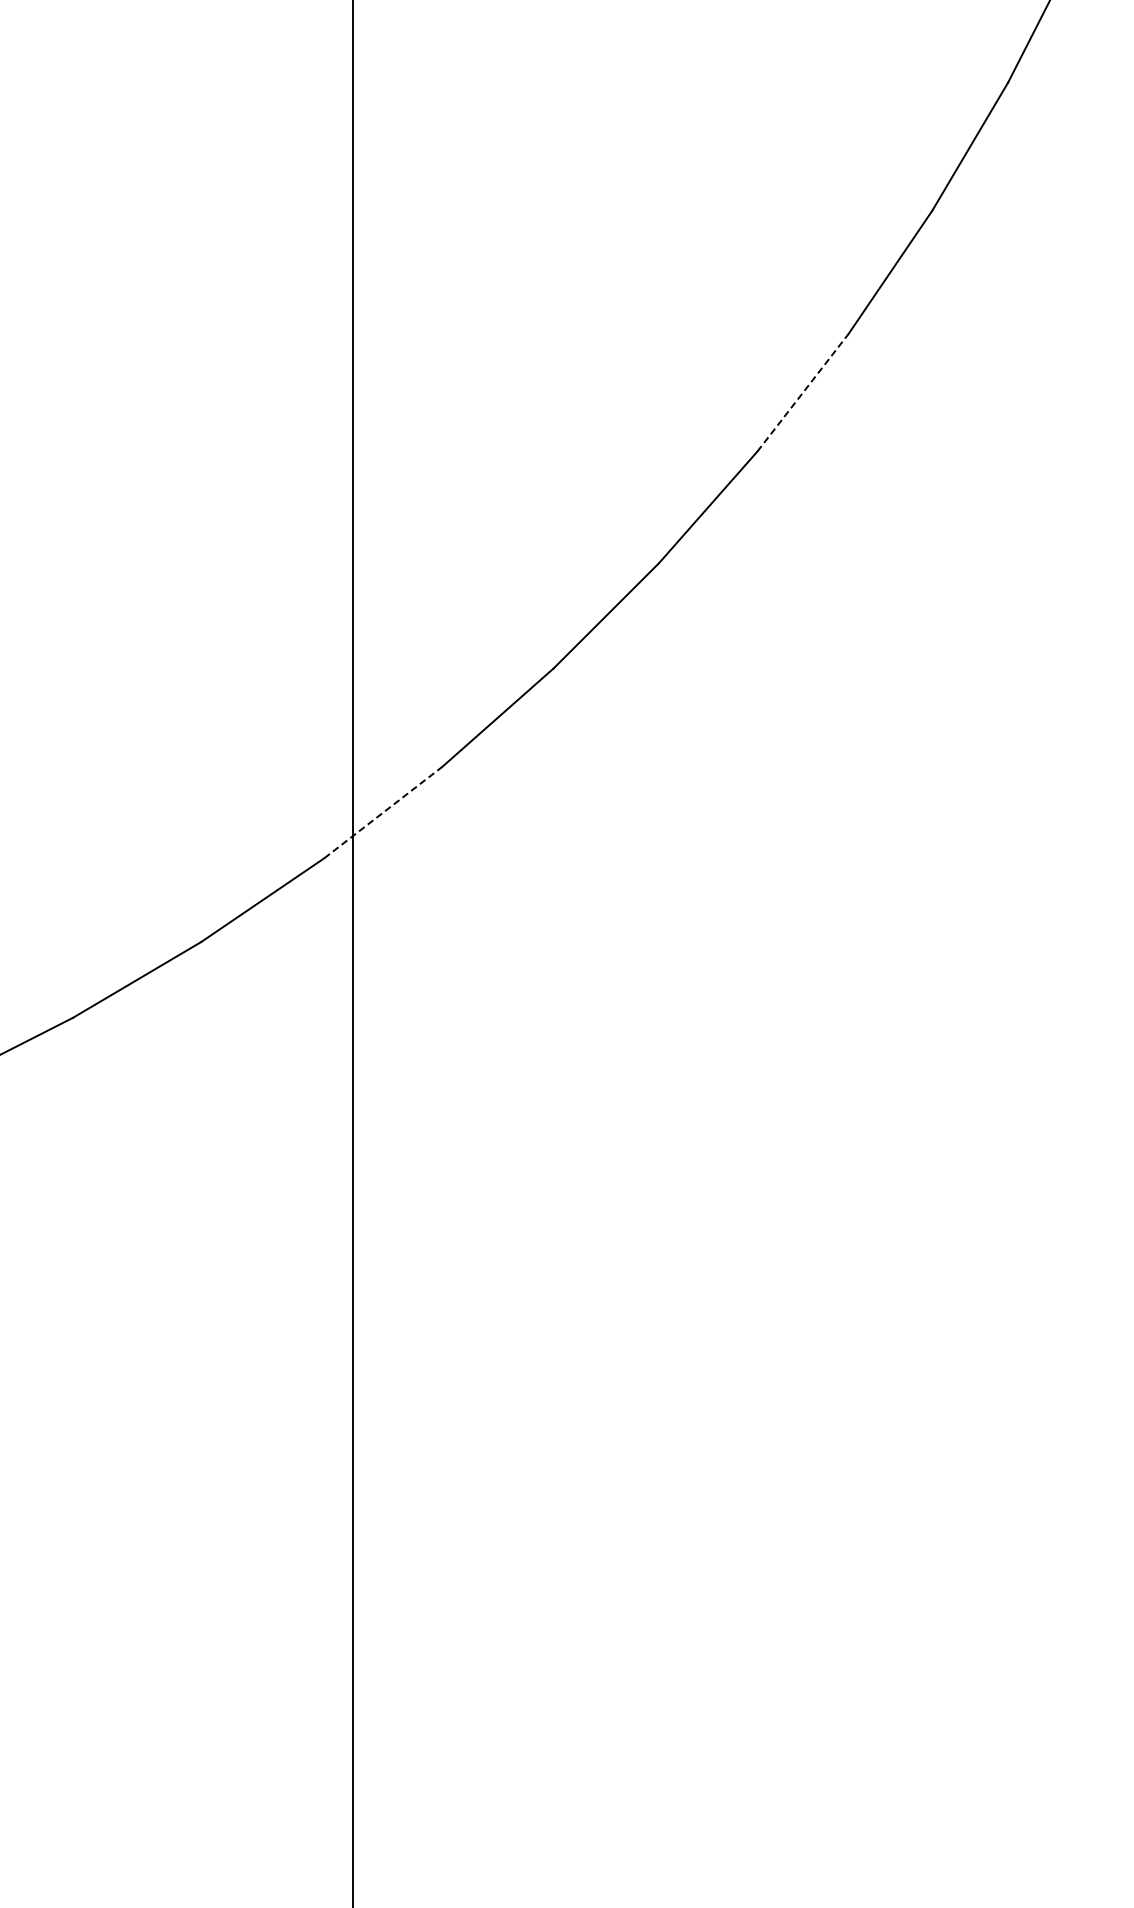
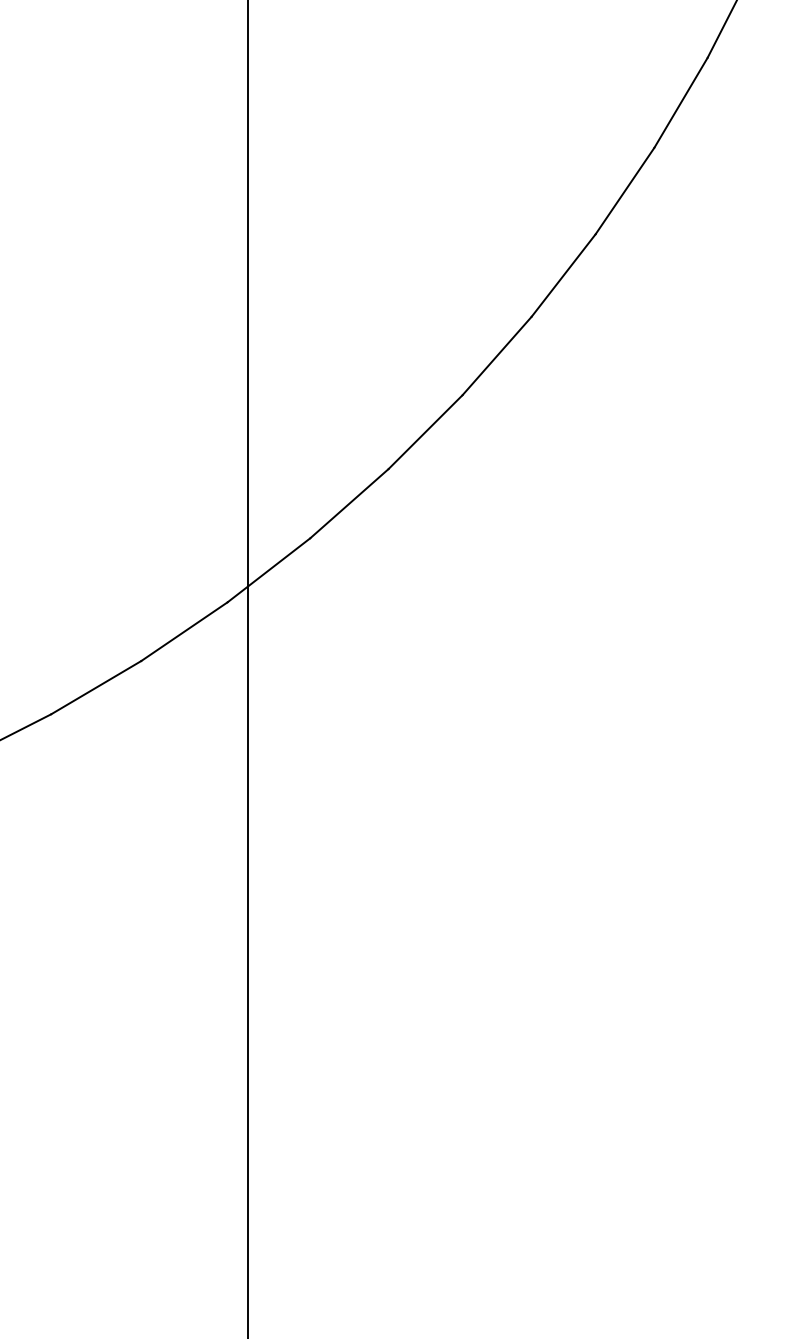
line: (803, 392) -> (564, 275), dashed -> solid
line: (383, 812) -> (269, 570), dashed -> solid

